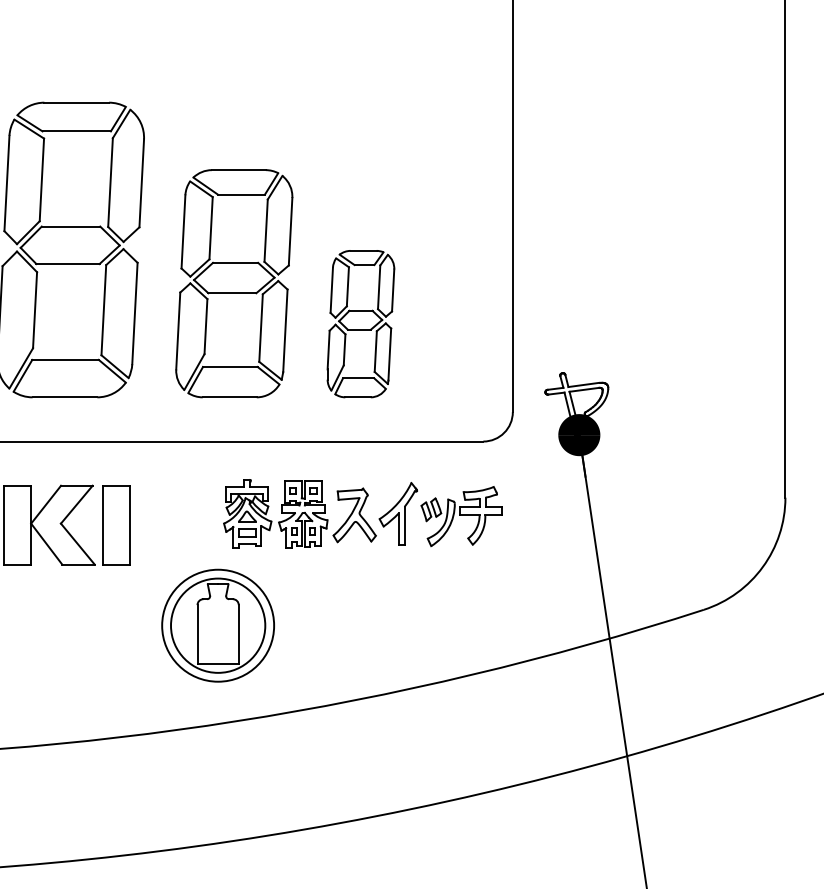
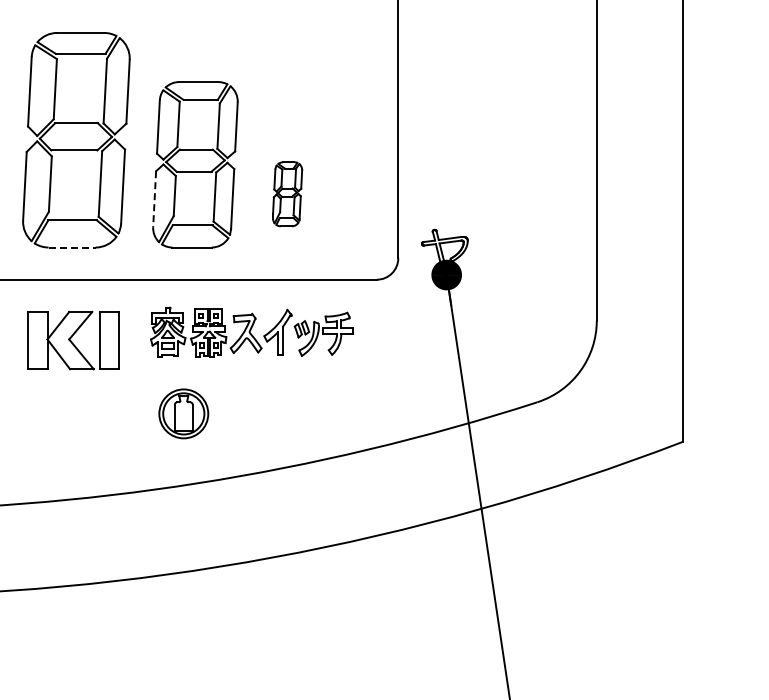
part: (360, 324) -> (287, 194), size x0.6
line: (178, 331) -> (154, 199), solid -> dashed
line: (65, 397) -> (72, 247), solid -> dashed
part: (362, 512) -> (251, 331), moved
part: (217, 625) -> (183, 413), size x0.6

